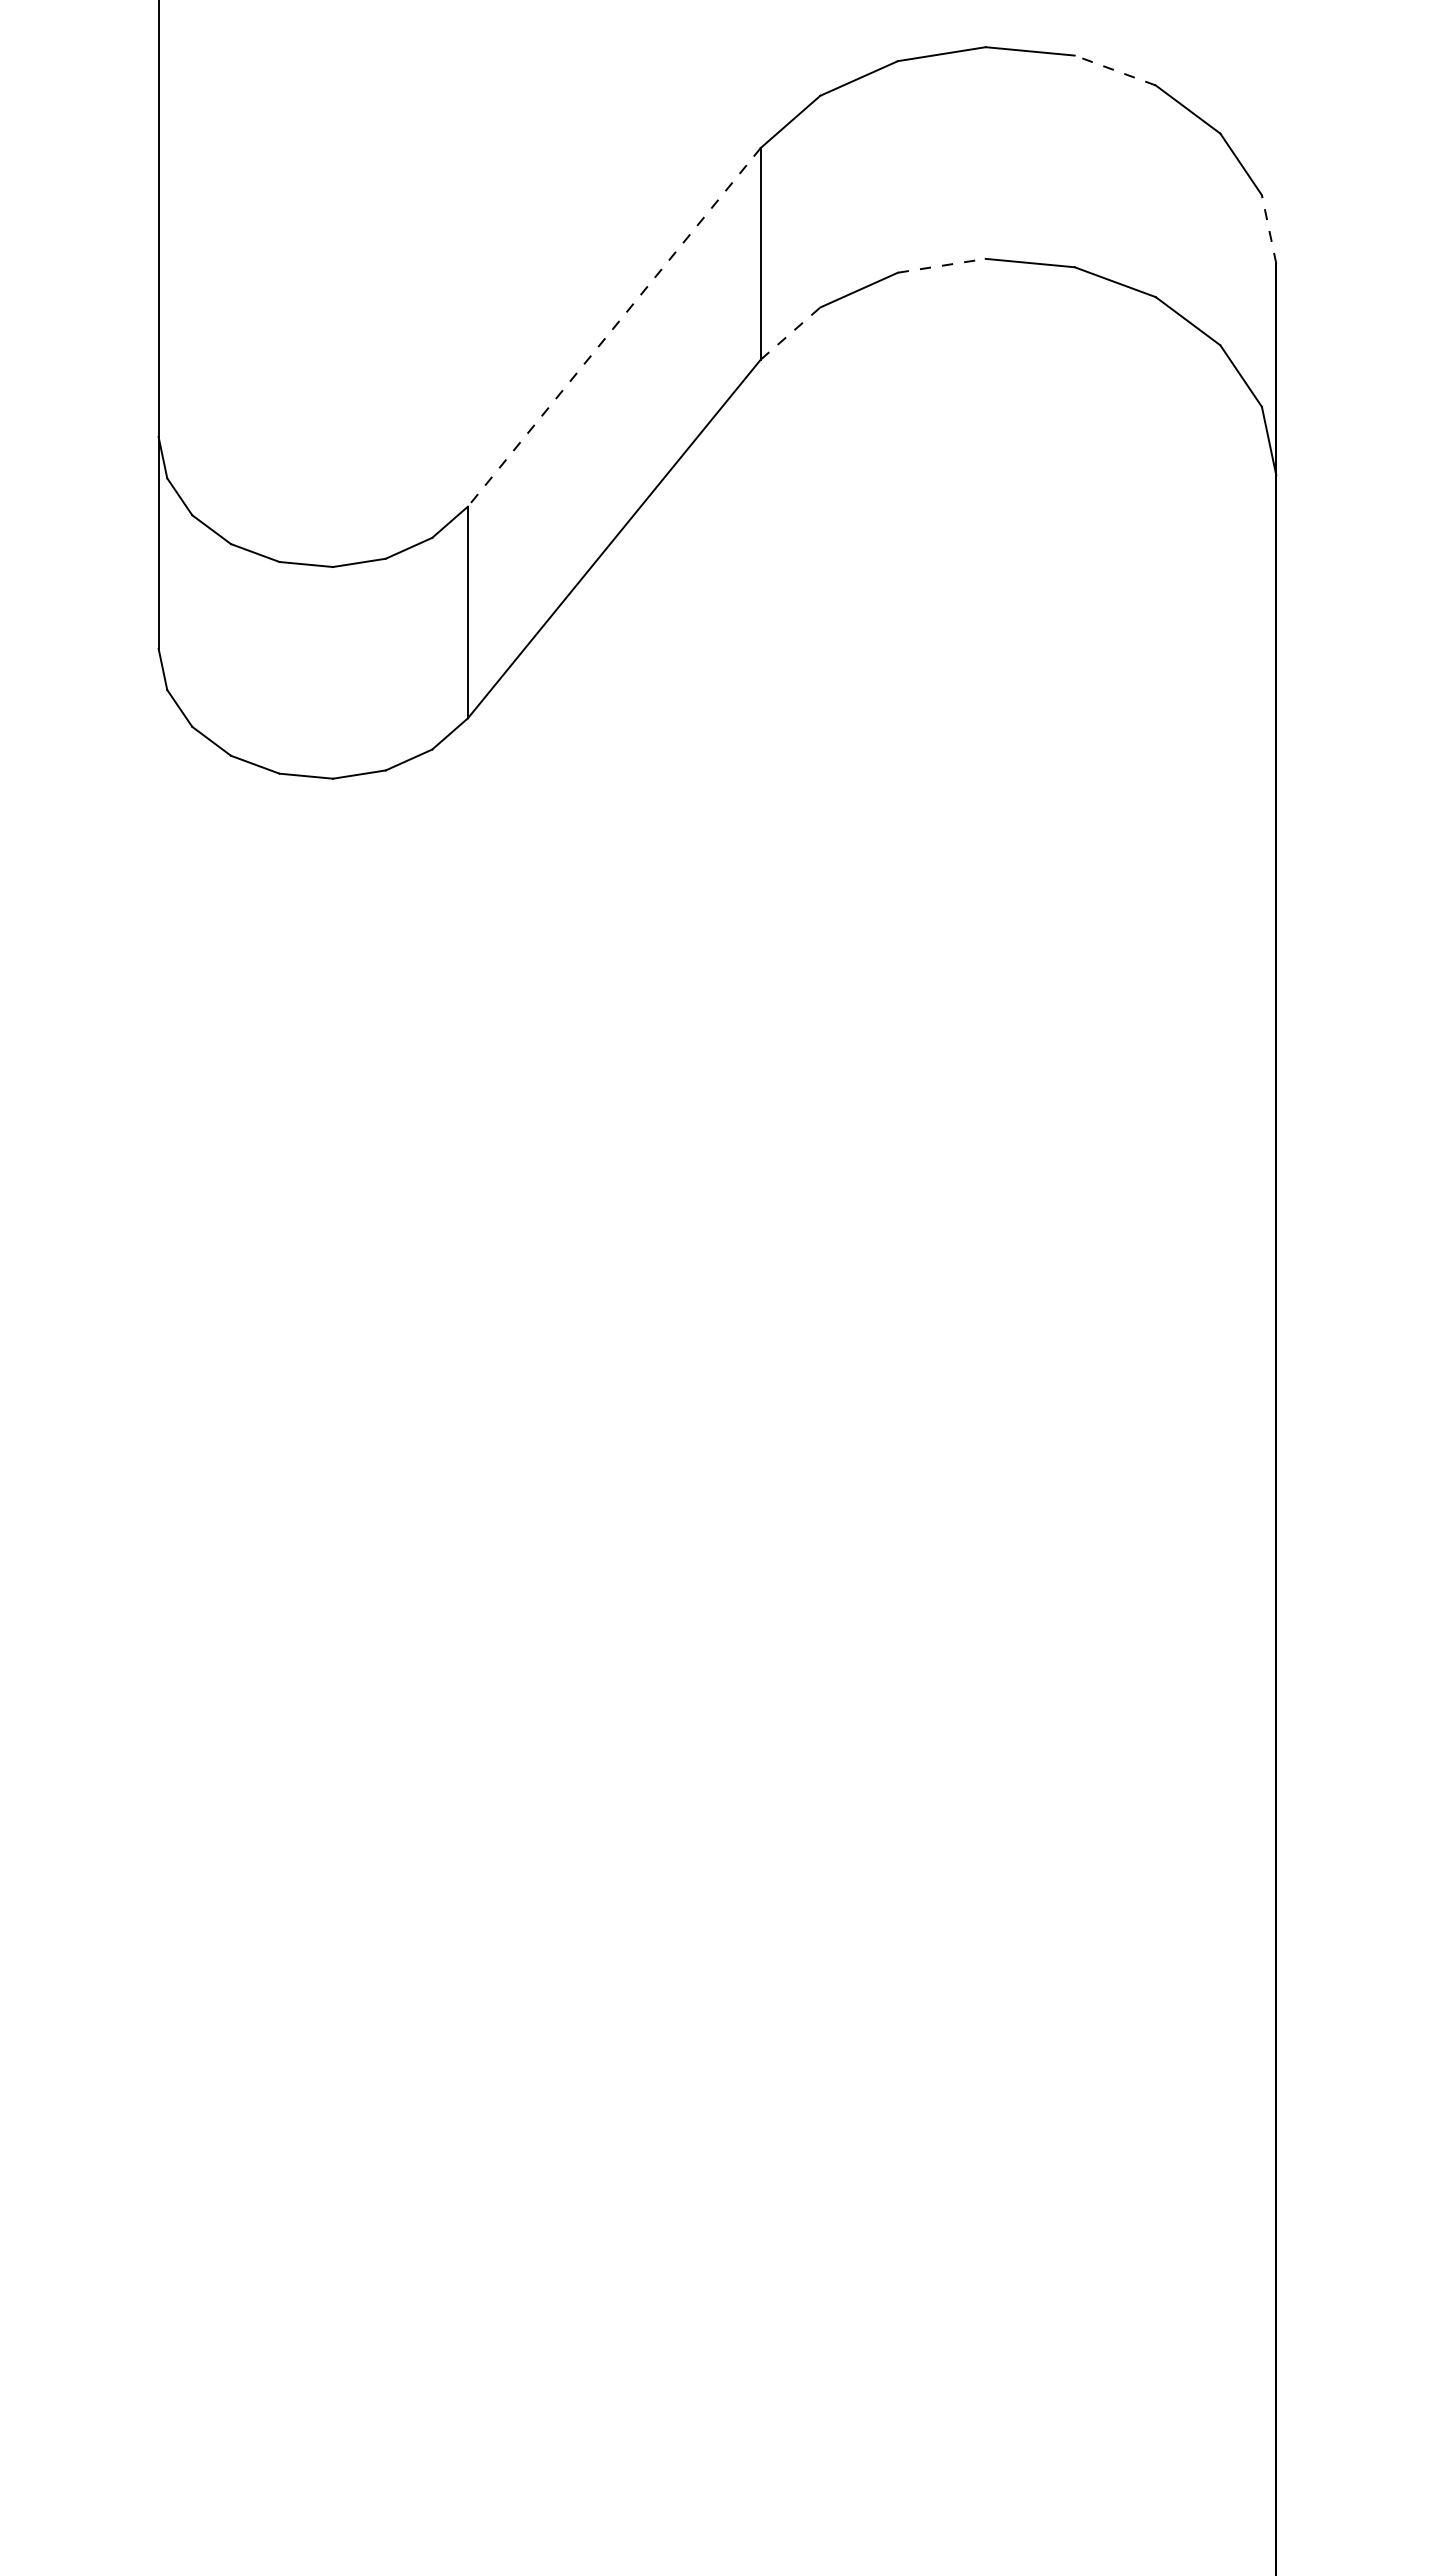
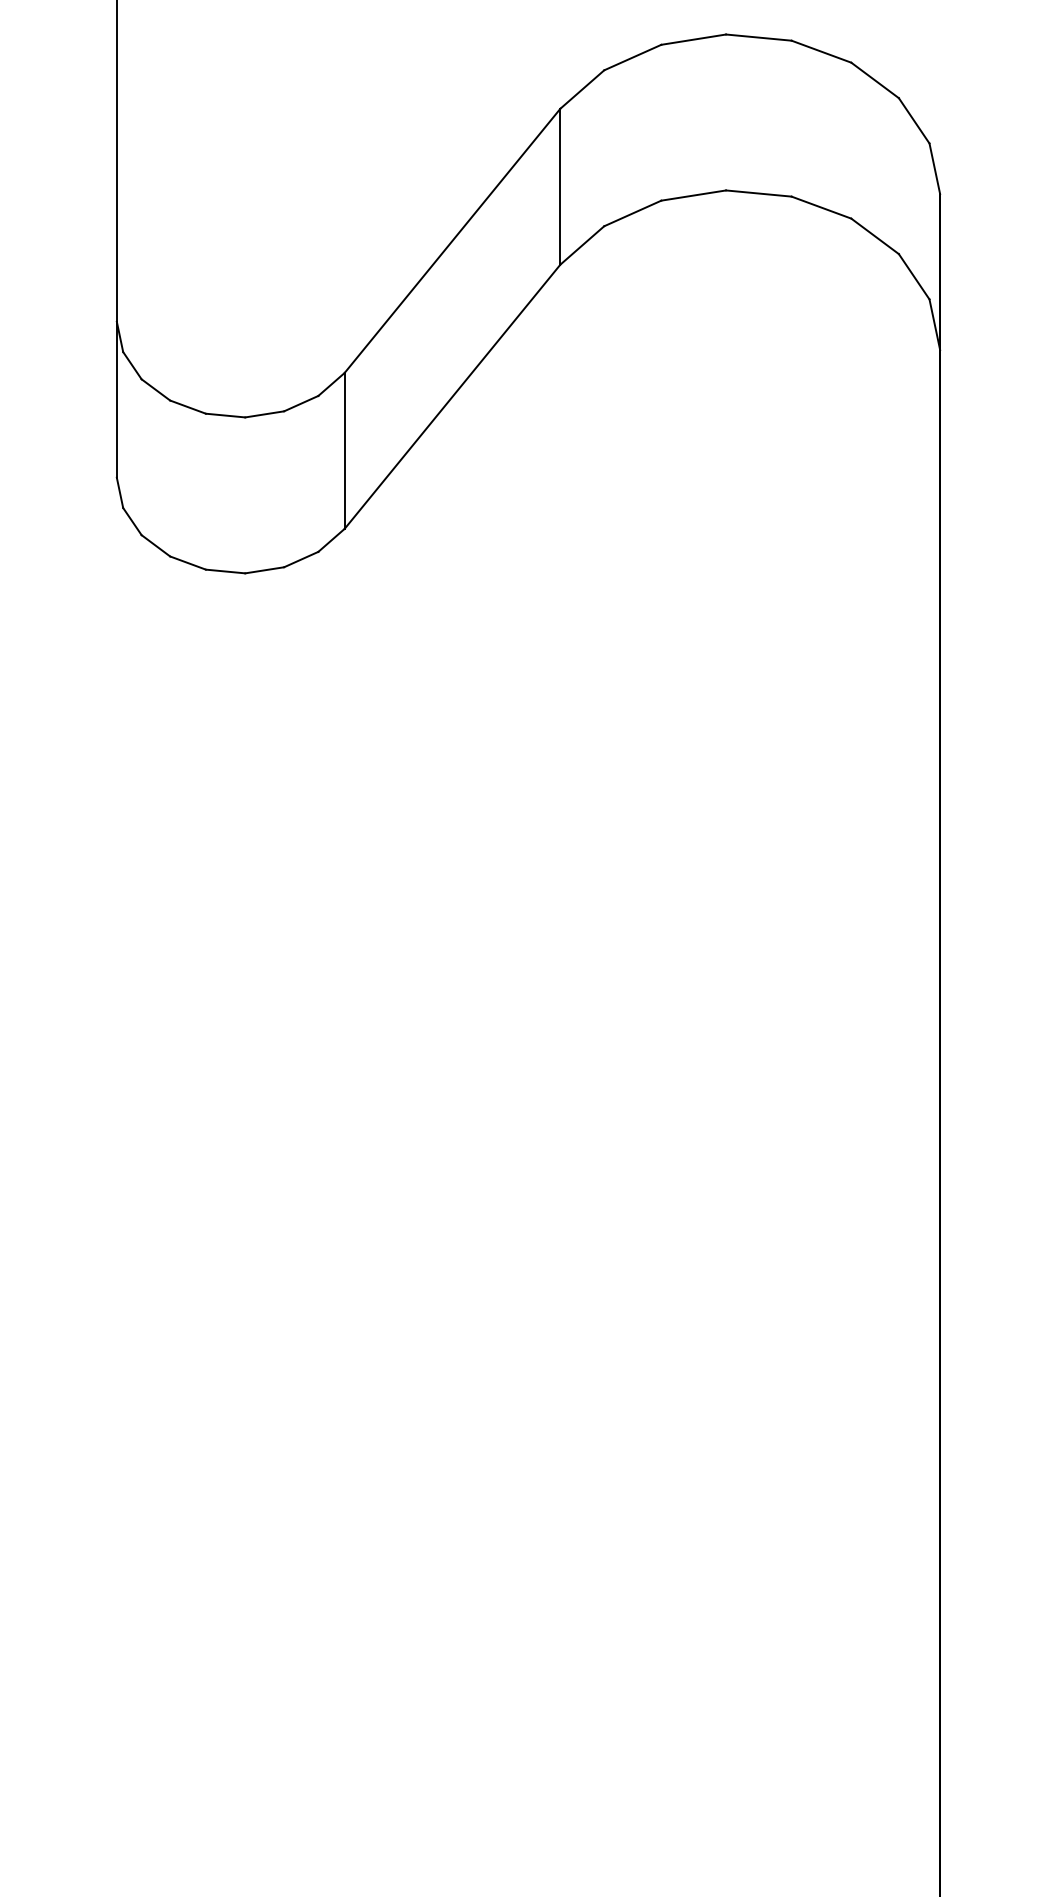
line: (1114, 70) -> (820, 51), dashed -> solid
line: (1269, 229) -> (935, 168), dashed -> solid
line: (942, 265) -> (694, 195), dashed -> solid
line: (614, 327) -> (452, 240), dashed -> solid
line: (790, 333) -> (582, 245), dashed -> solid

